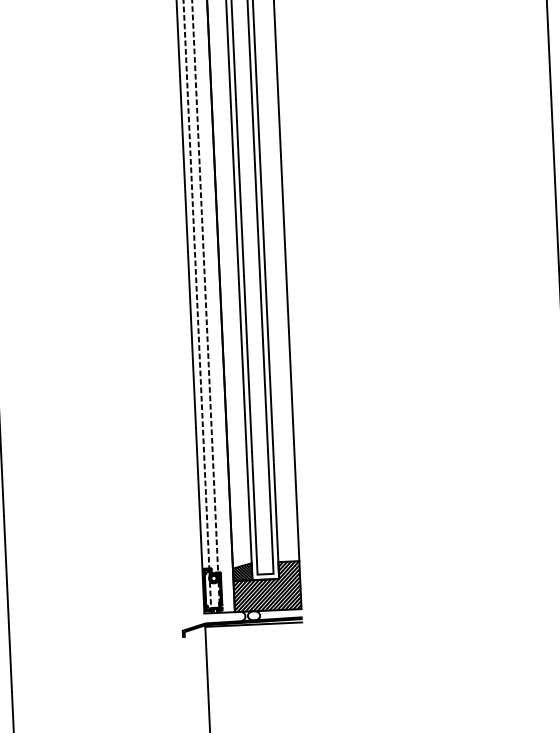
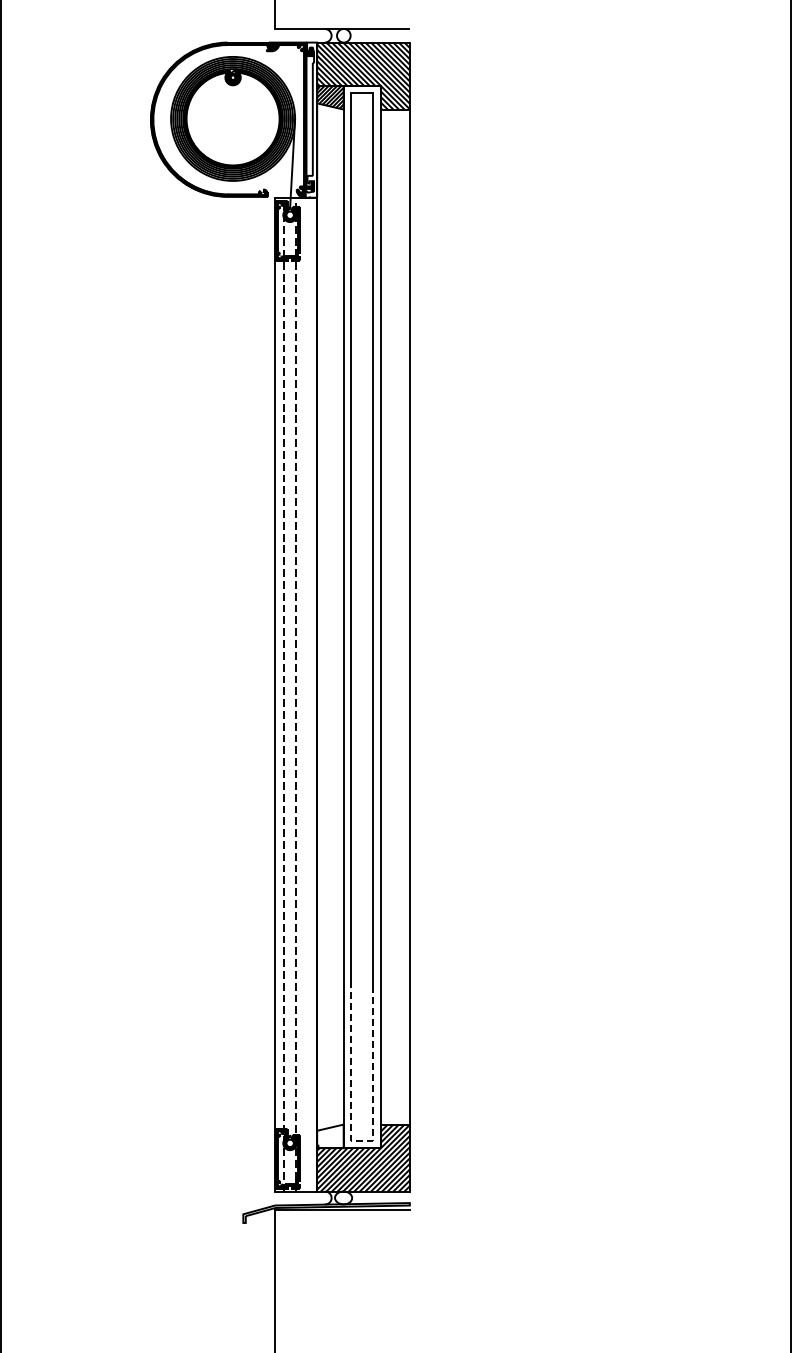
hatch: (242, 572) -> (330, 1136), removed
line: (264, 574) -> (361, 1140), solid -> dashed

